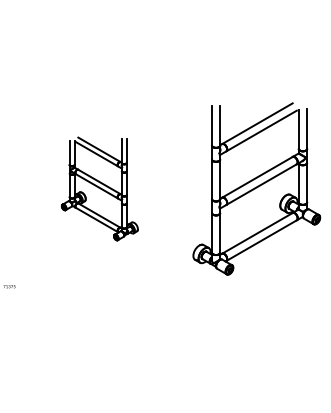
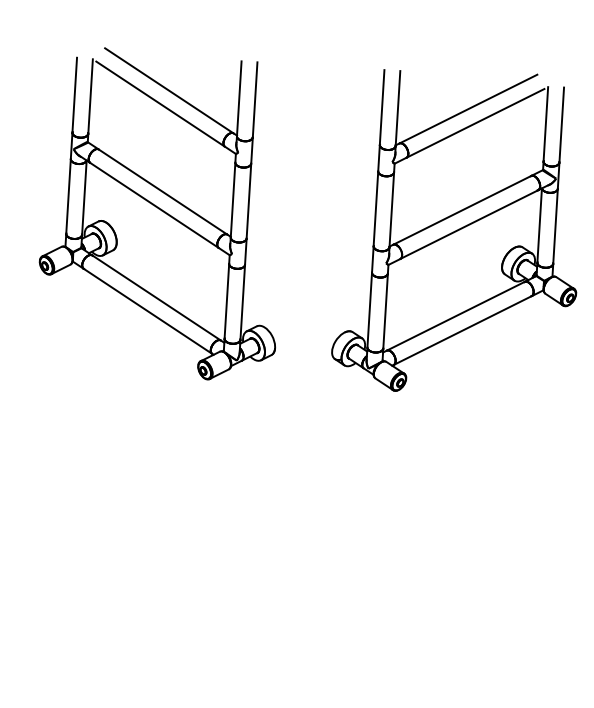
part: (99, 188) -> (162, 213), size x1.67

